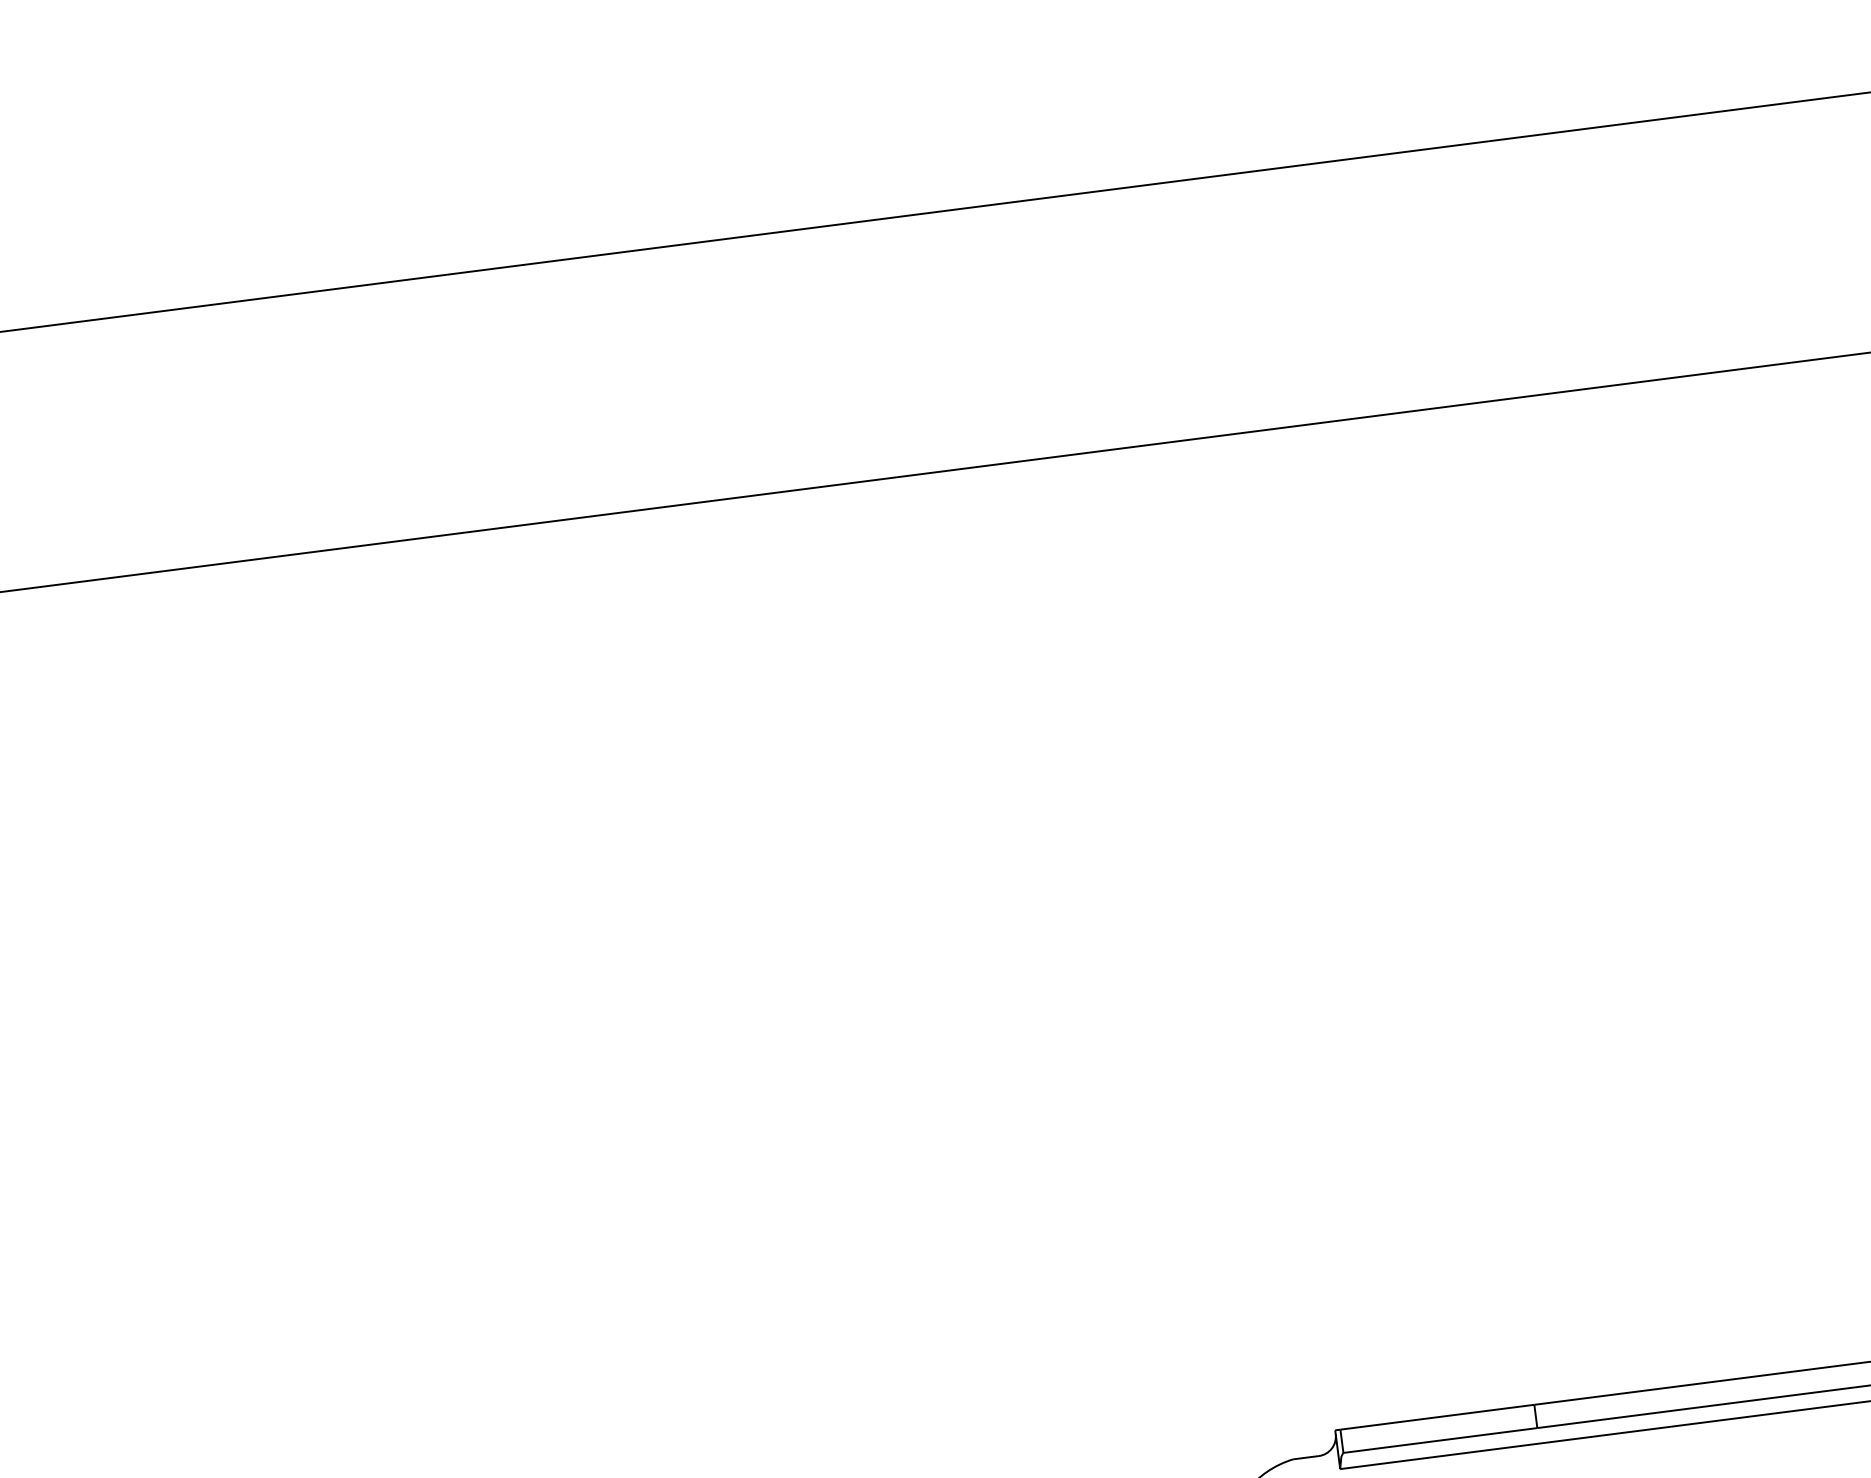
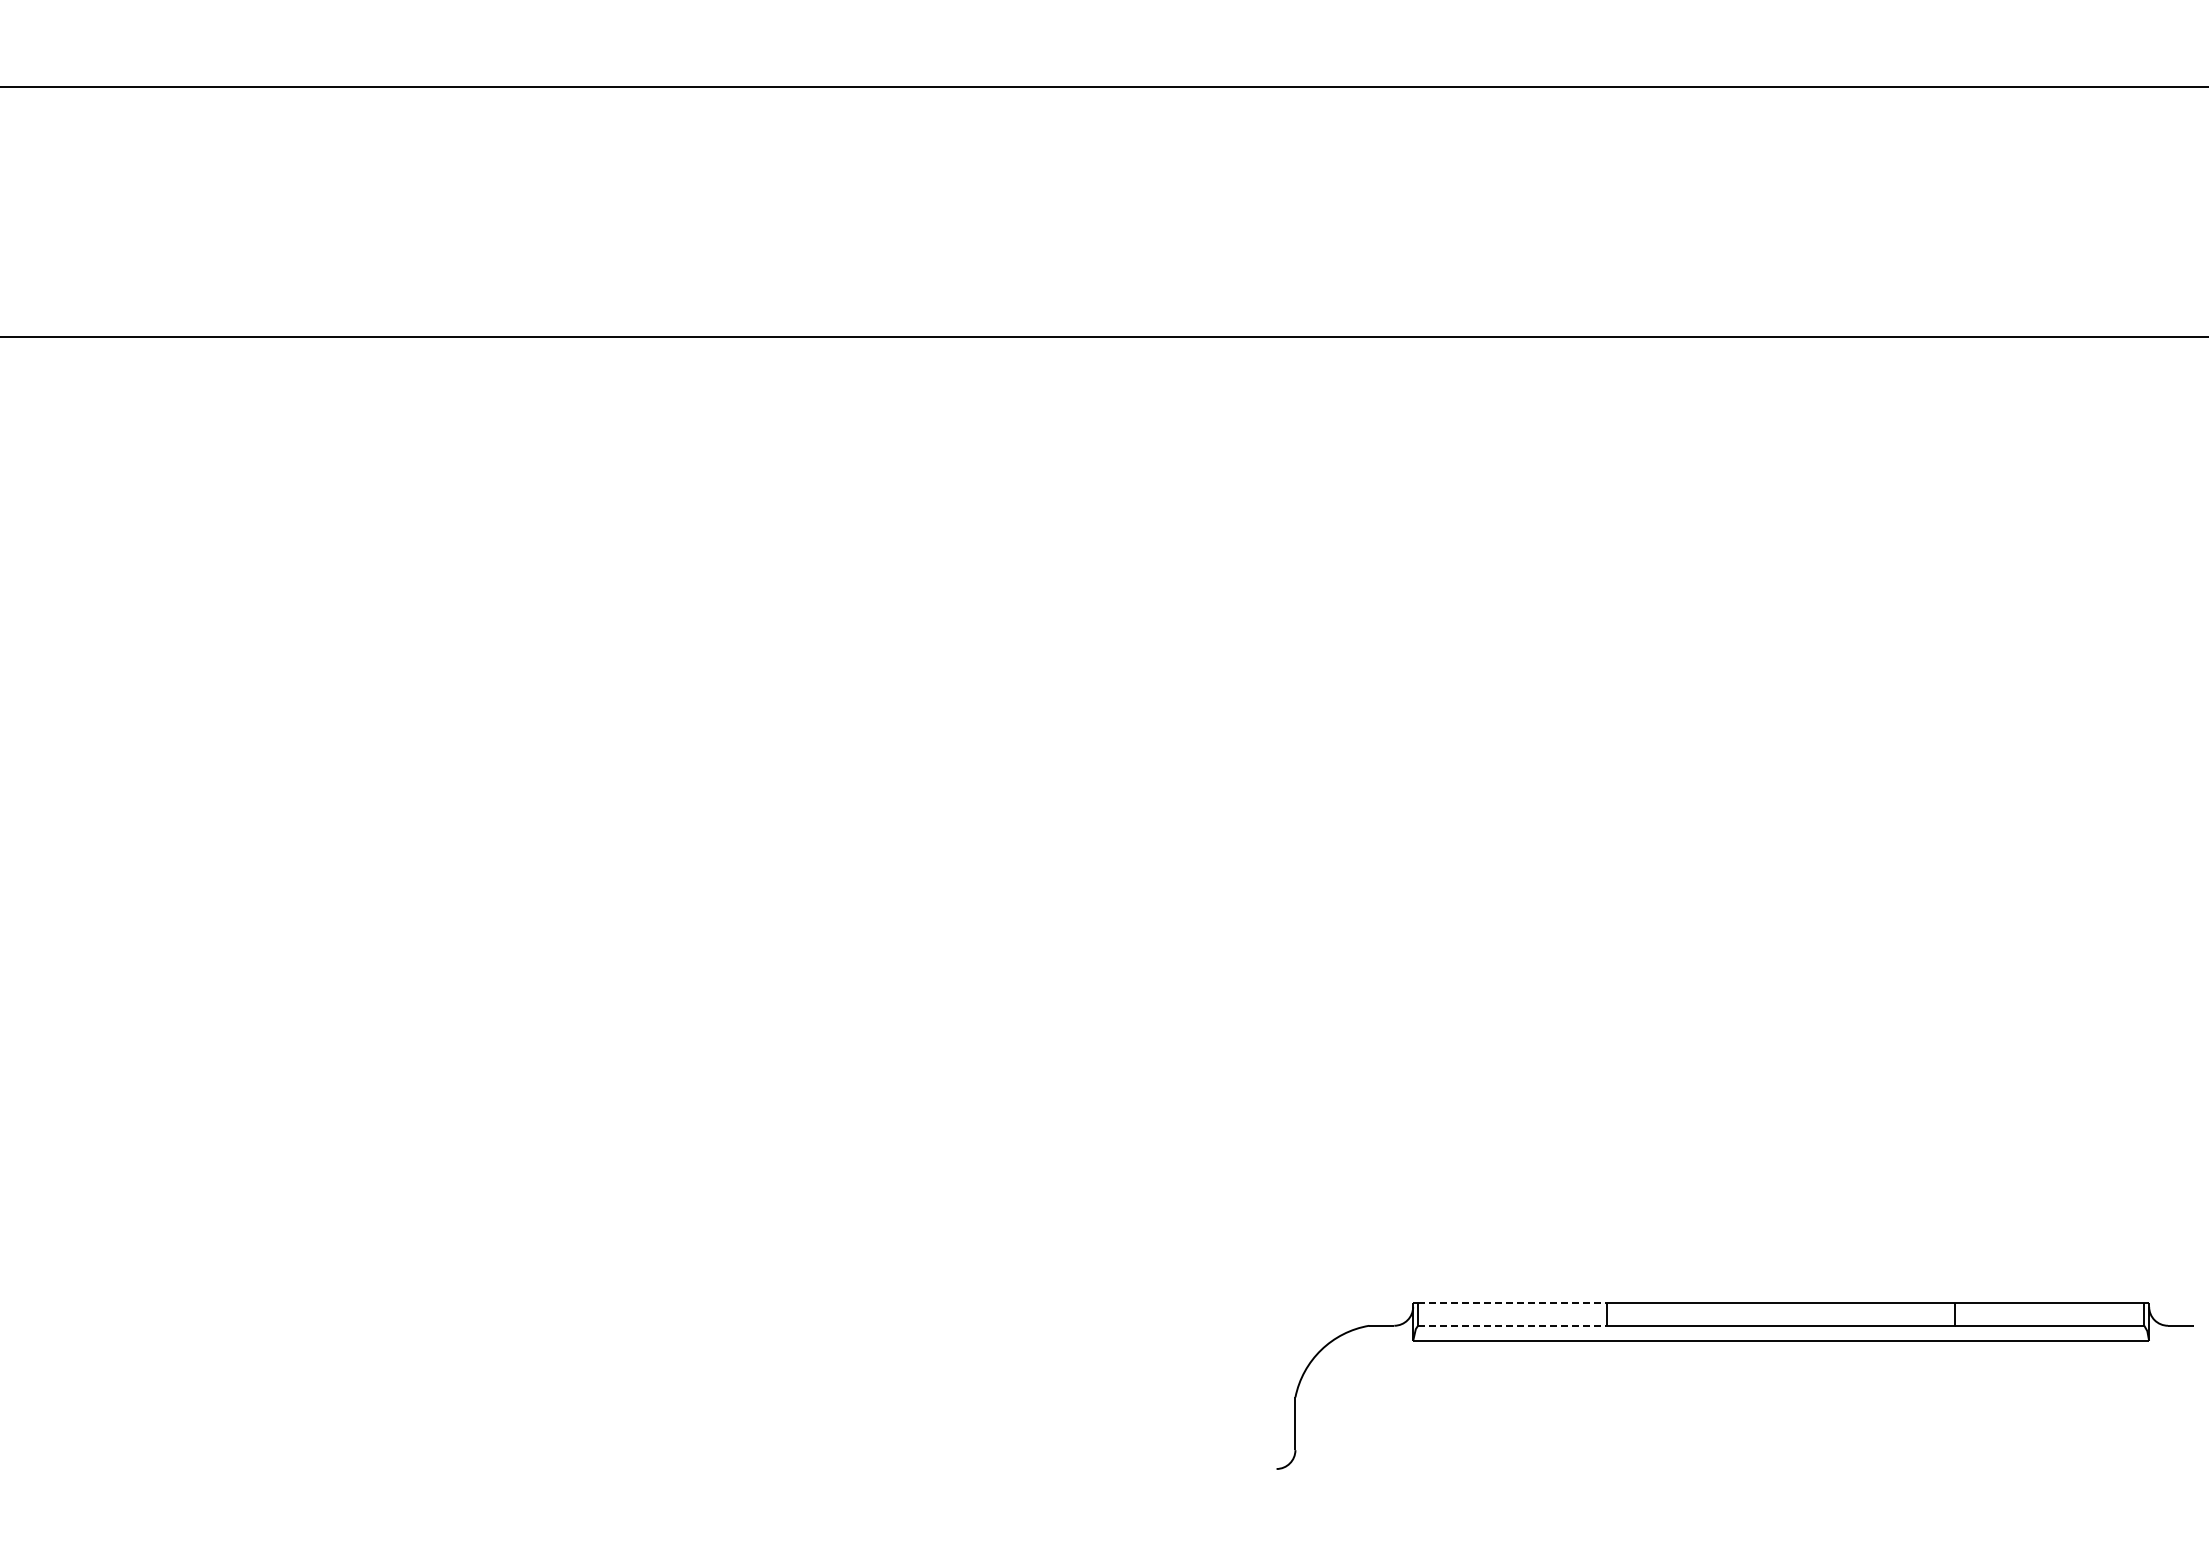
line: (1438, 1417) -> (1513, 1303), solid -> dashed
line: (1441, 1440) -> (1513, 1325), solid -> dashed

